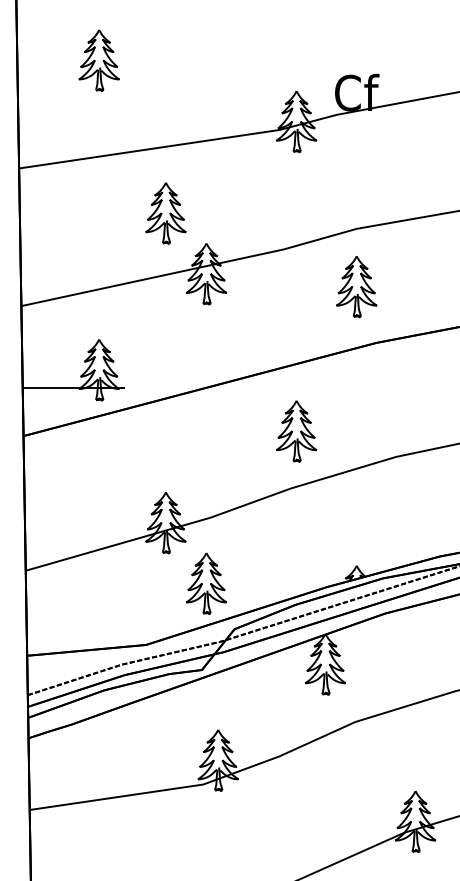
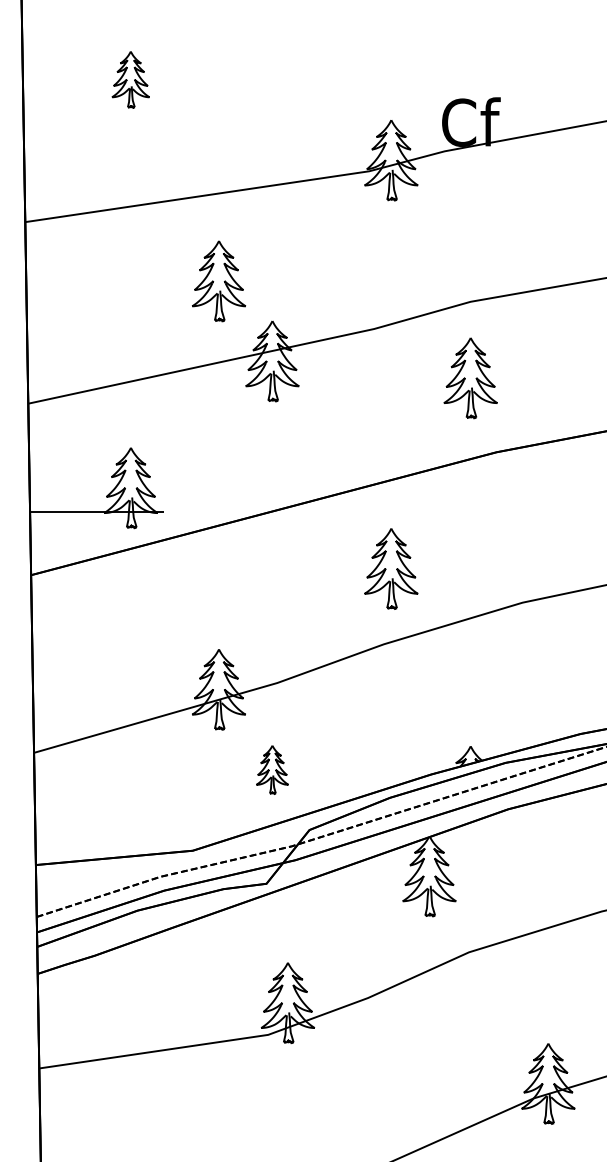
part: (98, 60) -> (130, 79), size x0.7
part: (206, 583) -> (272, 769), size x0.6

